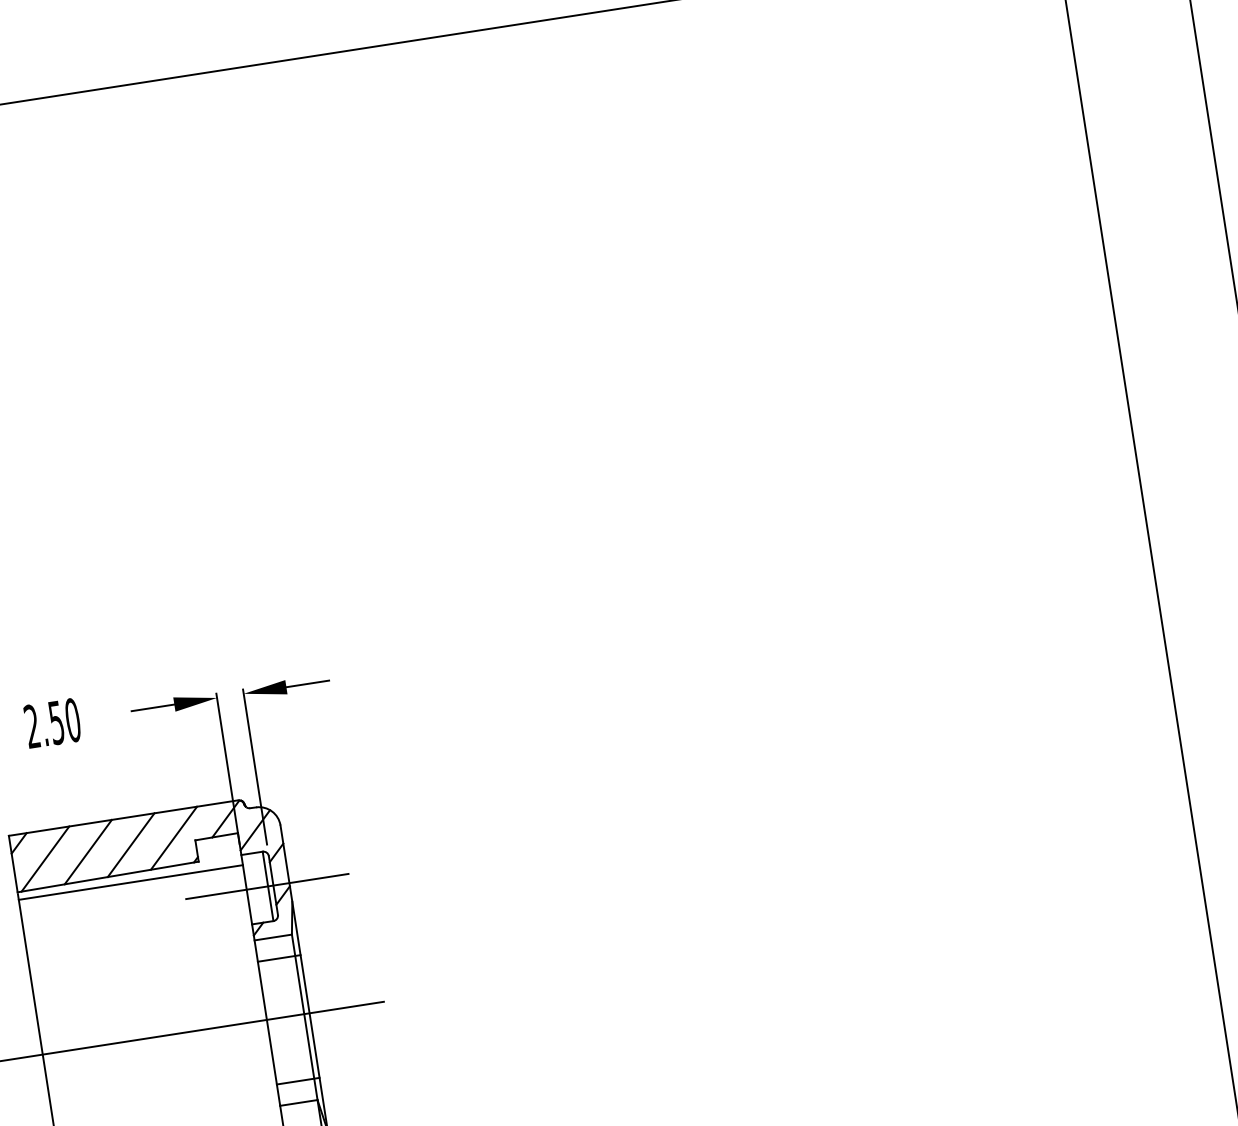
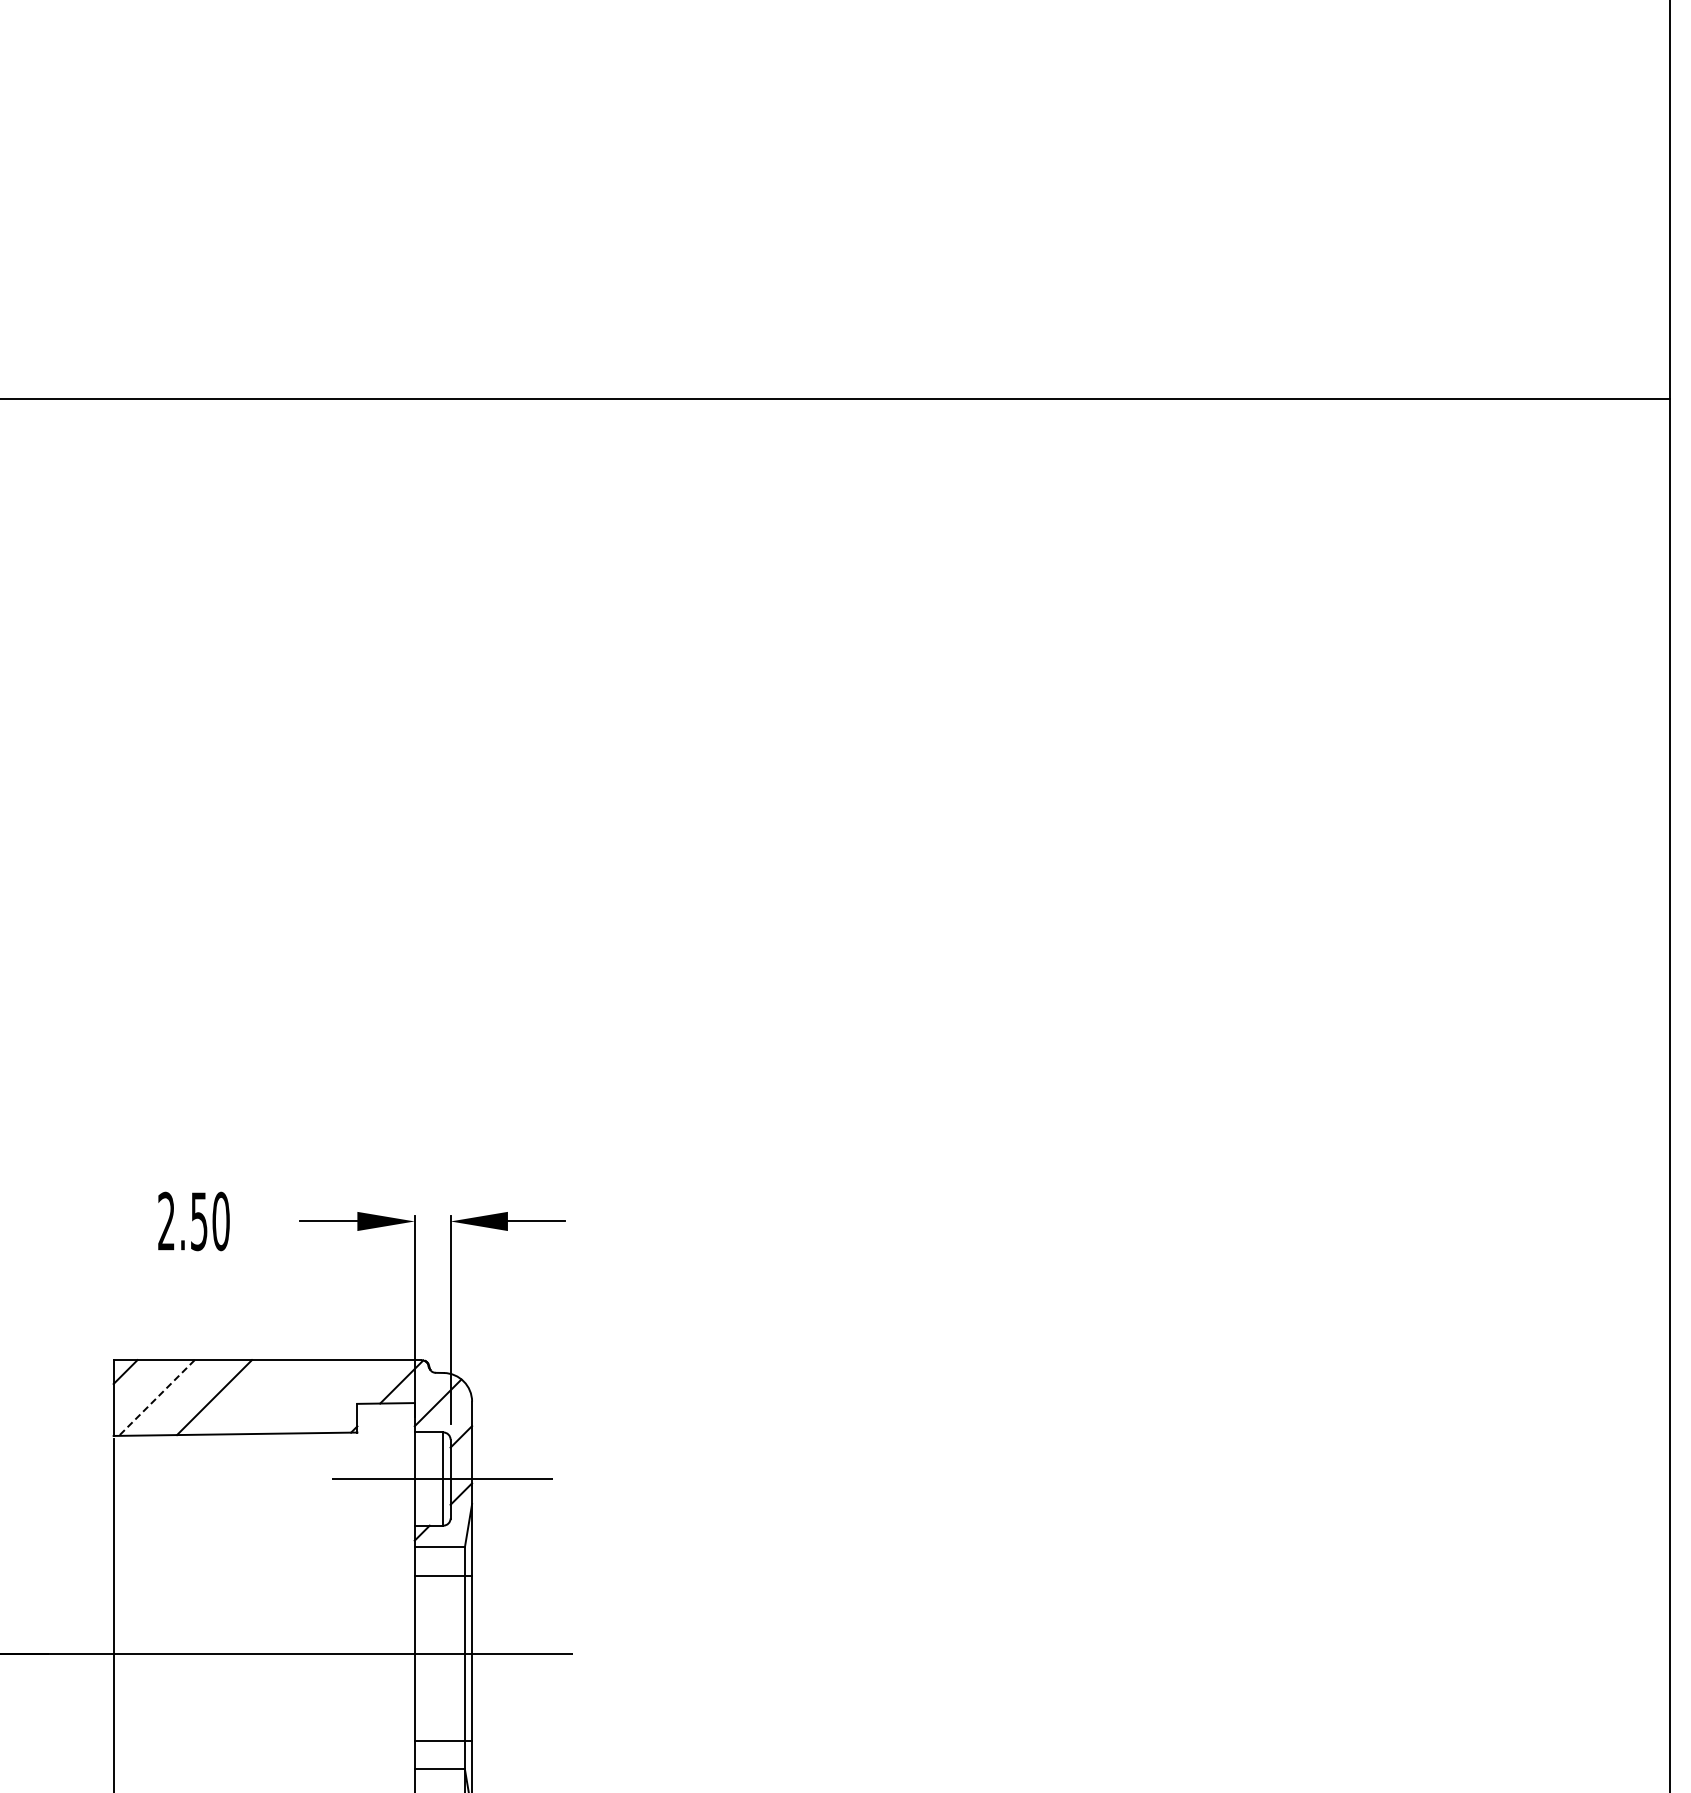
line: (173, 838) -> (329, 1396), removed
line: (131, 845) -> (272, 1397), removed
line: (45, 858) -> (156, 1397), solid -> dashed
line: (130, 882) -> (263, 1446), removed

